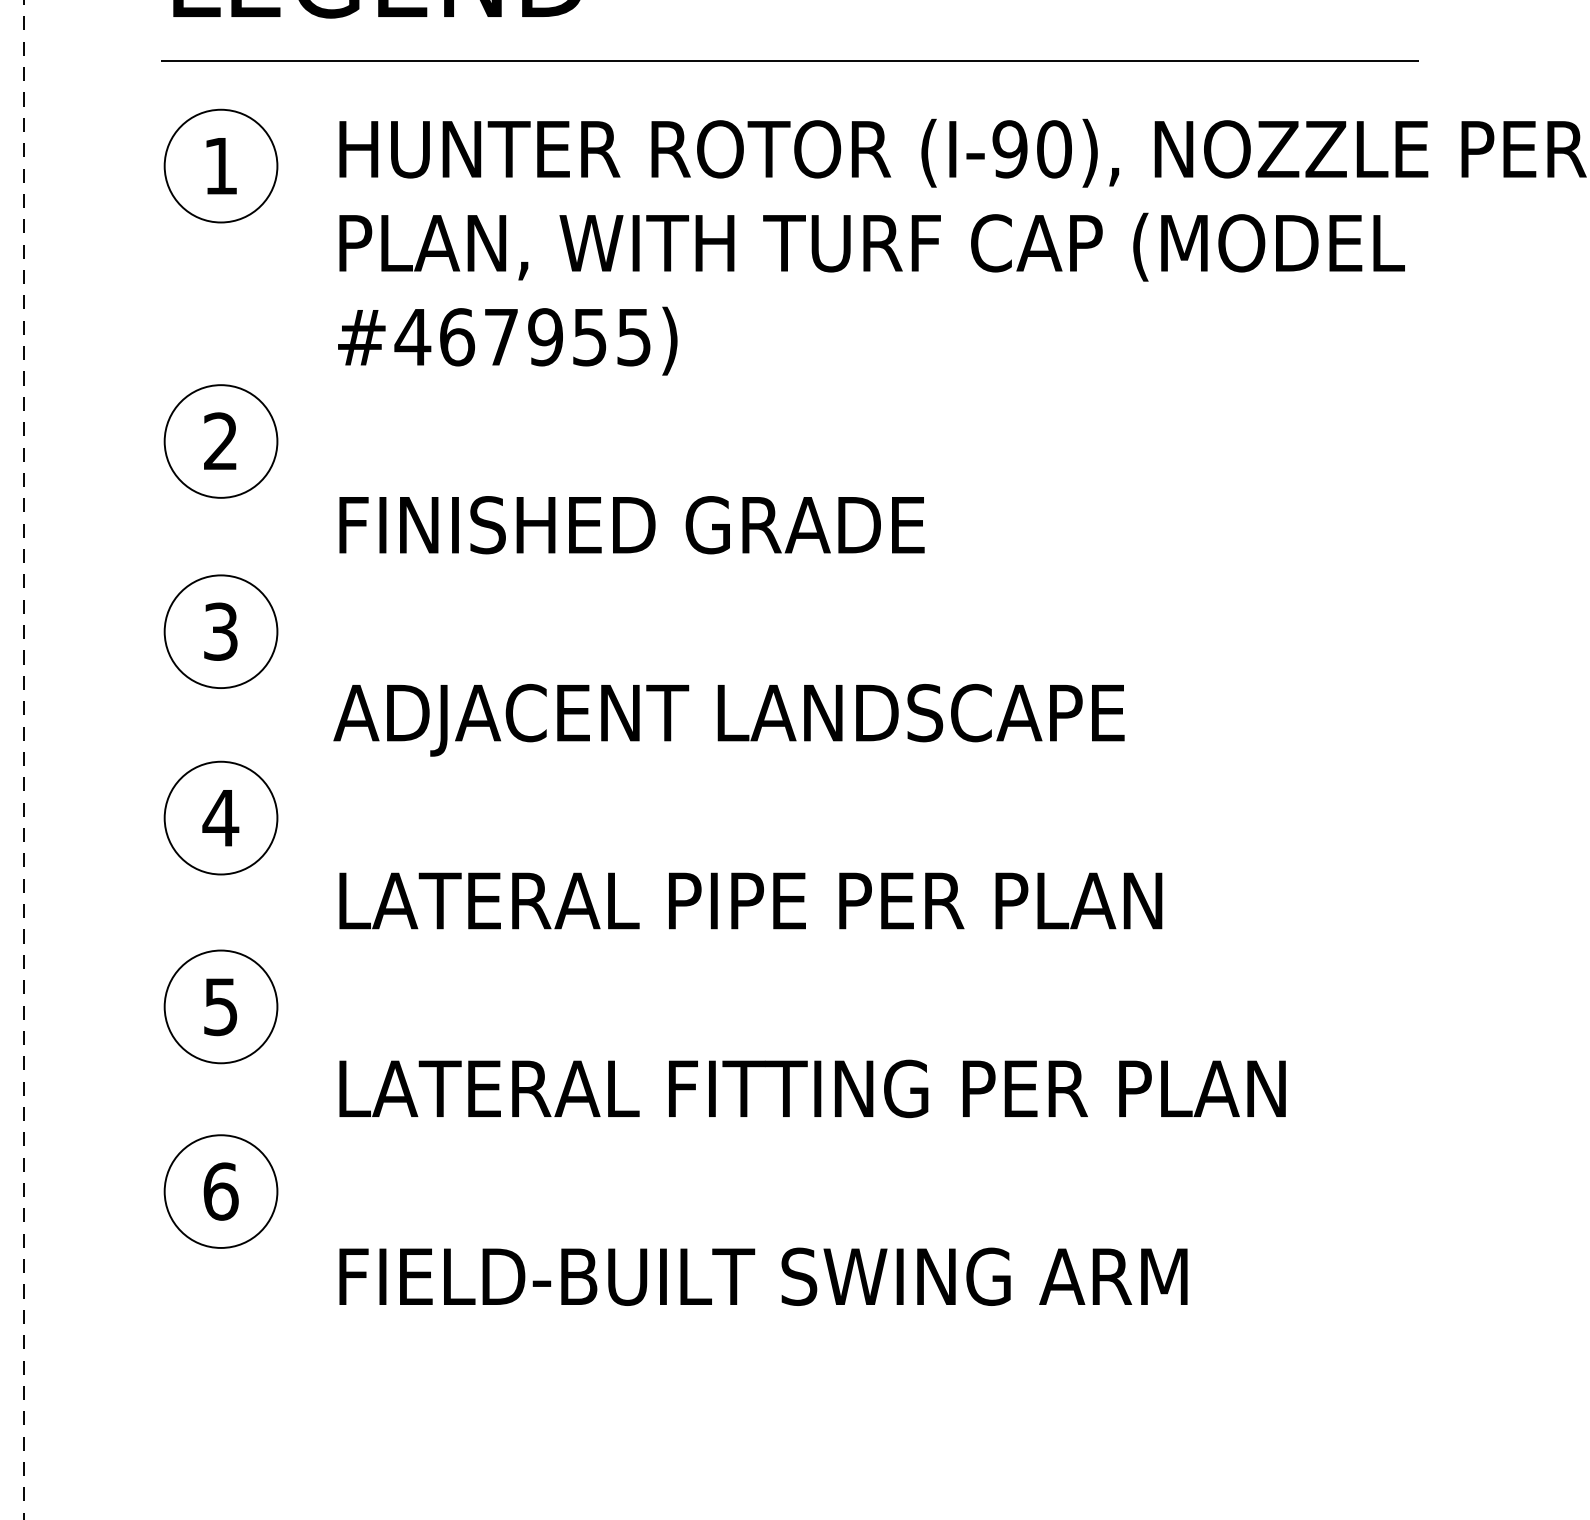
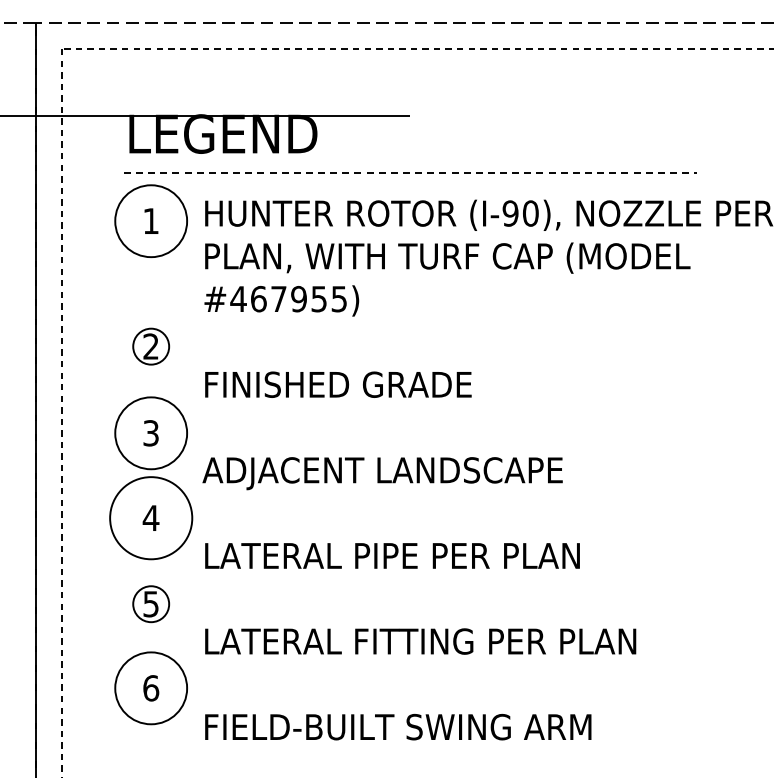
line: (790, 61) -> (410, 173), solid -> dashed
circle: (219, 164) -> (150, 220), size x1.4
circle: (219, 441) -> (150, 346), size x0.7
circle: (219, 632) -> (150, 433), size x1.4
circle: (219, 816) -> (150, 517), size x1.6
circle: (219, 1005) -> (150, 603), size x0.7
circle: (219, 1191) -> (150, 688), size x1.4

